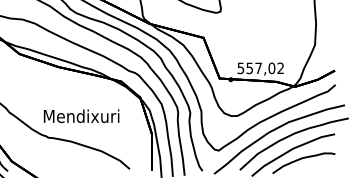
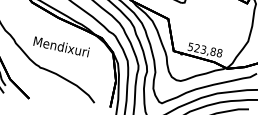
text: (265, 68) -> (208, 50), 557,02 -> 523,88
text: (81, 115) -> (61, 46), moved

